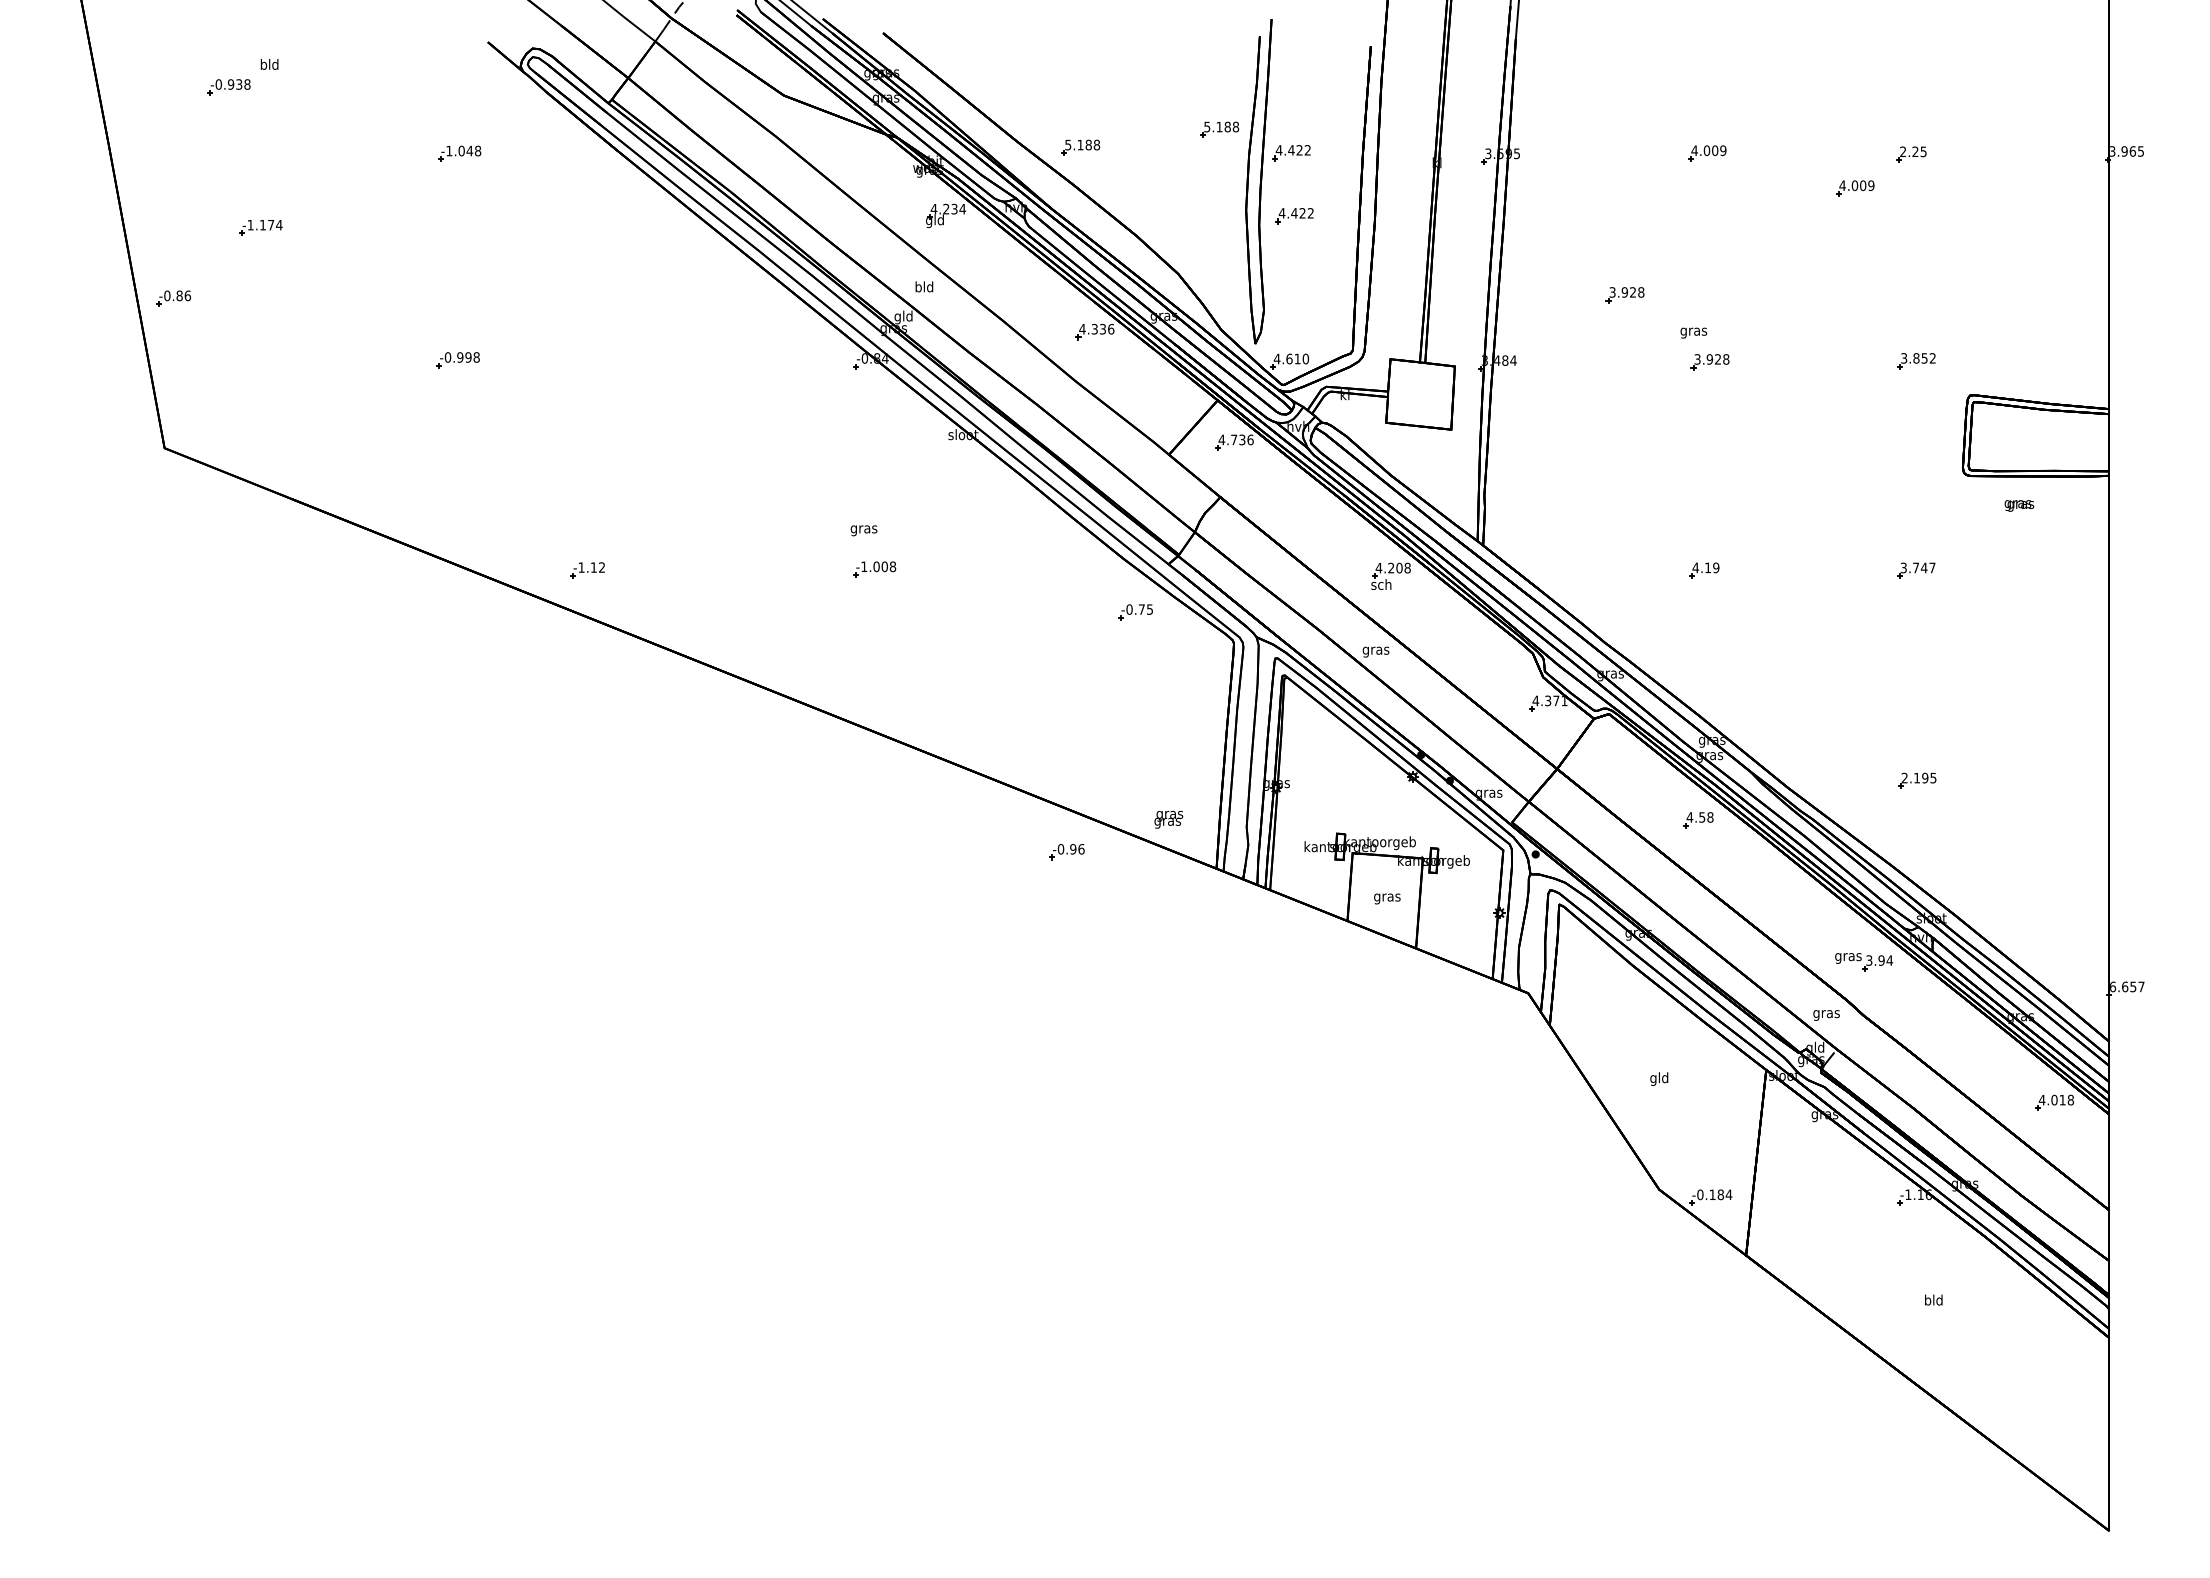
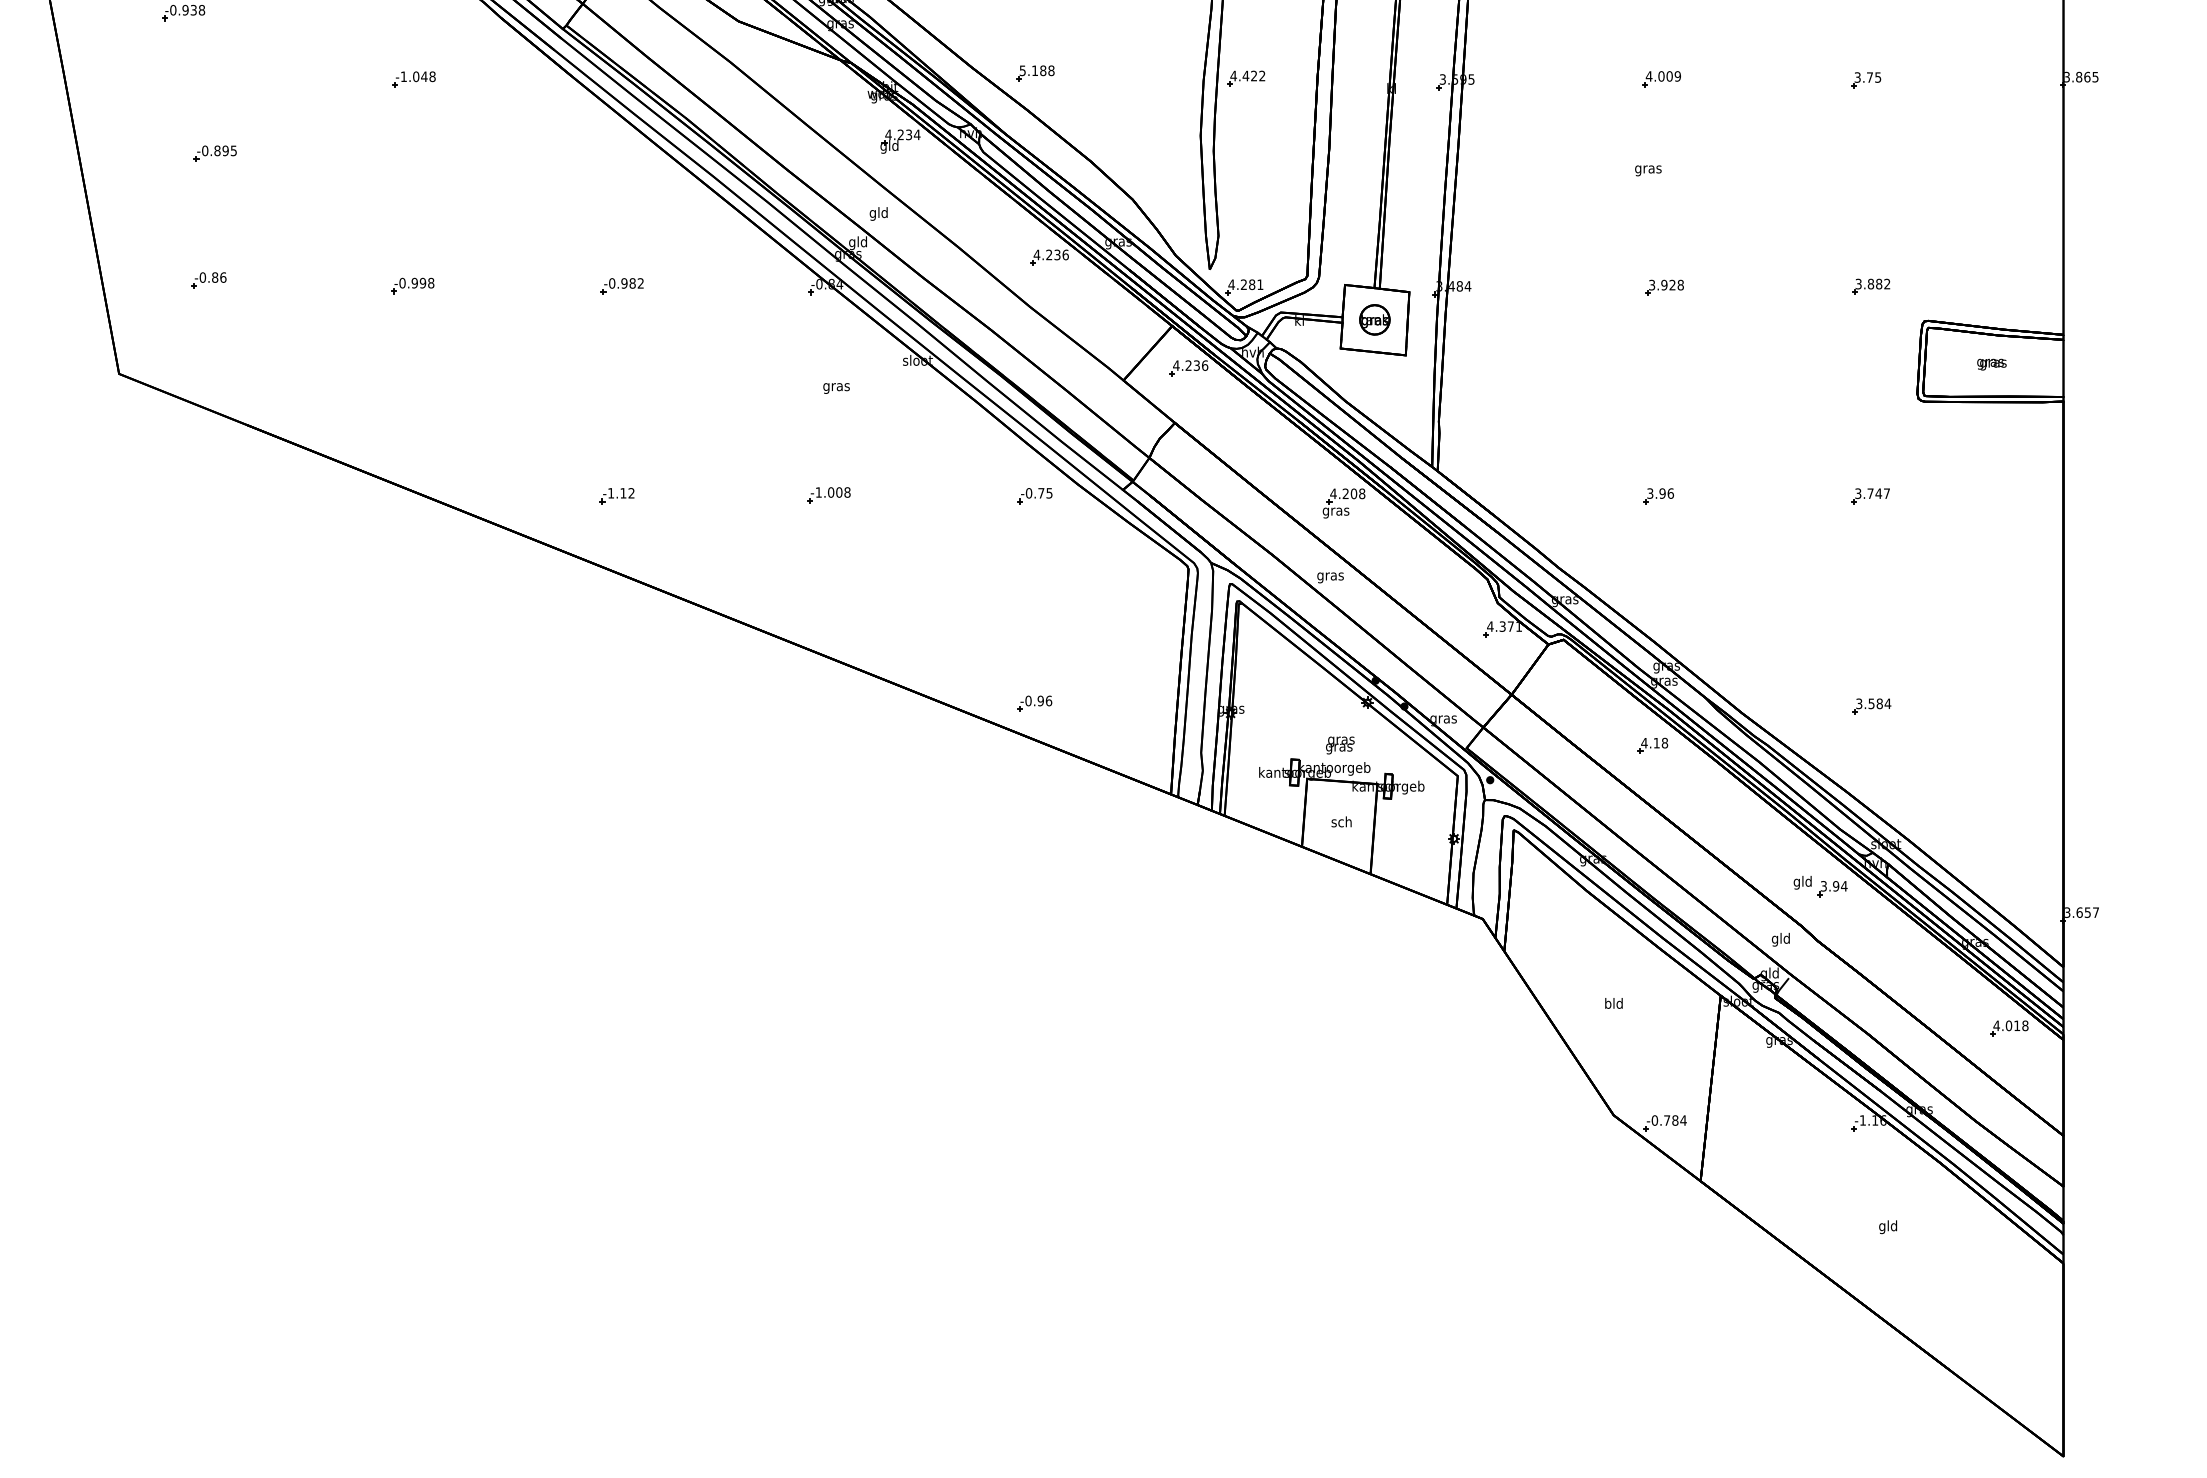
part: (1219, 129) -> (1174, 55), removed
text: (1909, 151) -> (1864, 77), 2.25 -> 3.75
text: (2124, 151) -> (2079, 77), 3.965 -> 3.865
part: (1855, 188) -> (1810, 114), removed
part: (1294, 216) -> (1249, 142), removed
text: (264, 224) -> (219, 150), -1.174 -> -0.895
text: (918, 288) -> (873, 214), bld -> gld
part: (1624, 295) -> (1579, 221), removed
part: (173, 298) -> (209, 280), moved
text: (1094, 329) -> (1049, 255), 4.336 -> 4.236
text: (1693, 332) -> (1648, 170), moved
text: (1297, 358) -> (1252, 284), 4.610 -> 4.281
text: (1924, 358) -> (1879, 284), 3.852 -> 3.882
part: (667, 360) -> (622, 286), added
part: (1420, 393) -> (1375, 319), added
text: (1234, 439) -> (1189, 365), 4.736 -> 4.236
text: (2019, 505) -> (1992, 364), moved
text: (863, 530) -> (836, 388), moved
text: (1705, 567) -> (1660, 493), 4.19 -> 3.96
part: (587, 570) -> (617, 496), moved
text: (1381, 585) -> (1336, 511), sch -> gras
part: (1135, 612) -> (1035, 496), moved
text: (1918, 778) -> (1873, 704), 2.195 -> 3.584
text: (1702, 817) -> (1657, 743), 4.58 -> 4.18
text: (1168, 819) -> (1340, 745), moved
part: (1066, 852) -> (1034, 704), moved
text: (1387, 897) -> (1342, 823), gras -> sch
text: (1848, 956) -> (1803, 882), gras -> gld
text: (2113, 986) -> (2068, 912), 6.657 -> 3.657
text: (1826, 1013) -> (1781, 939), gras -> gld
text: (1653, 1078) -> (1608, 1004), gld -> bld
text: (1712, 1194) -> (1667, 1120), -0.184 -> -0.784
text: (1927, 1301) -> (1882, 1227), bld -> gld

